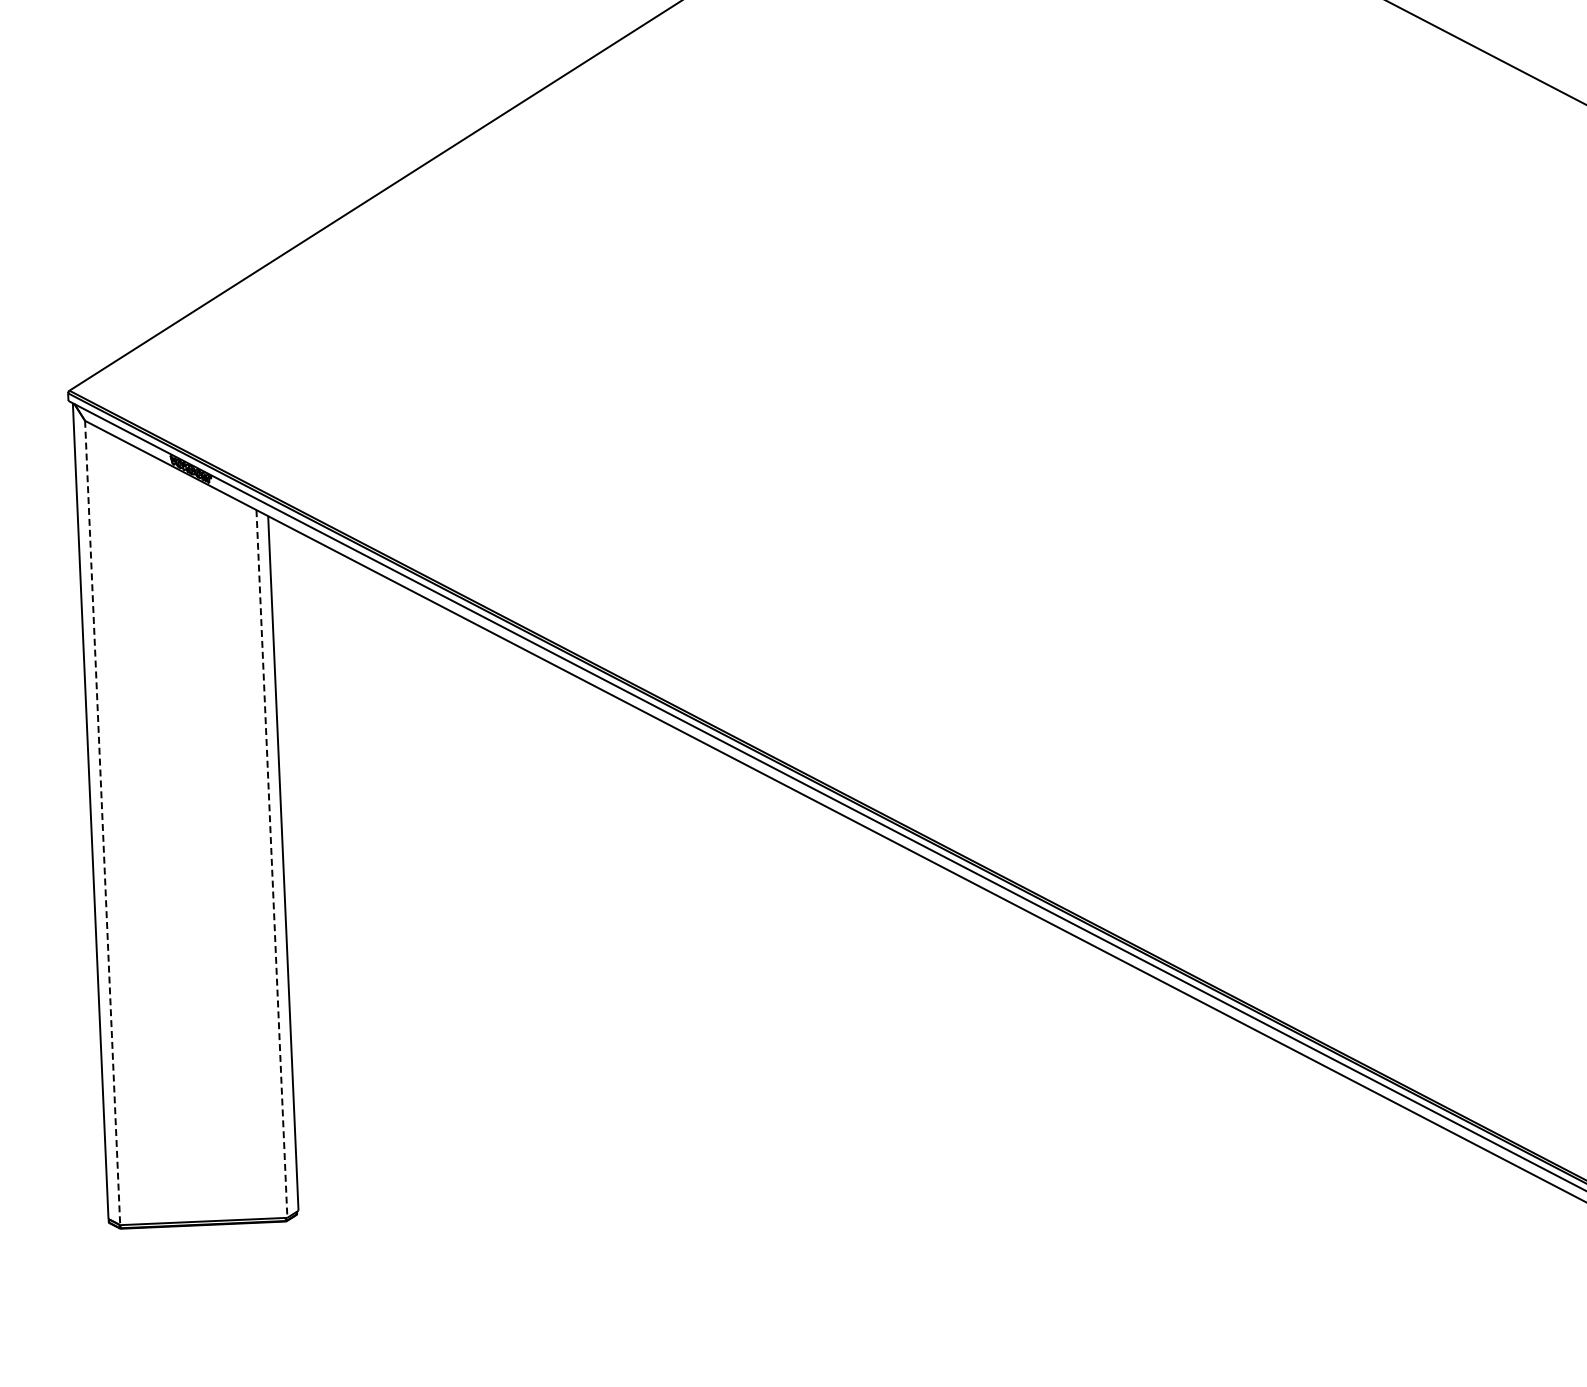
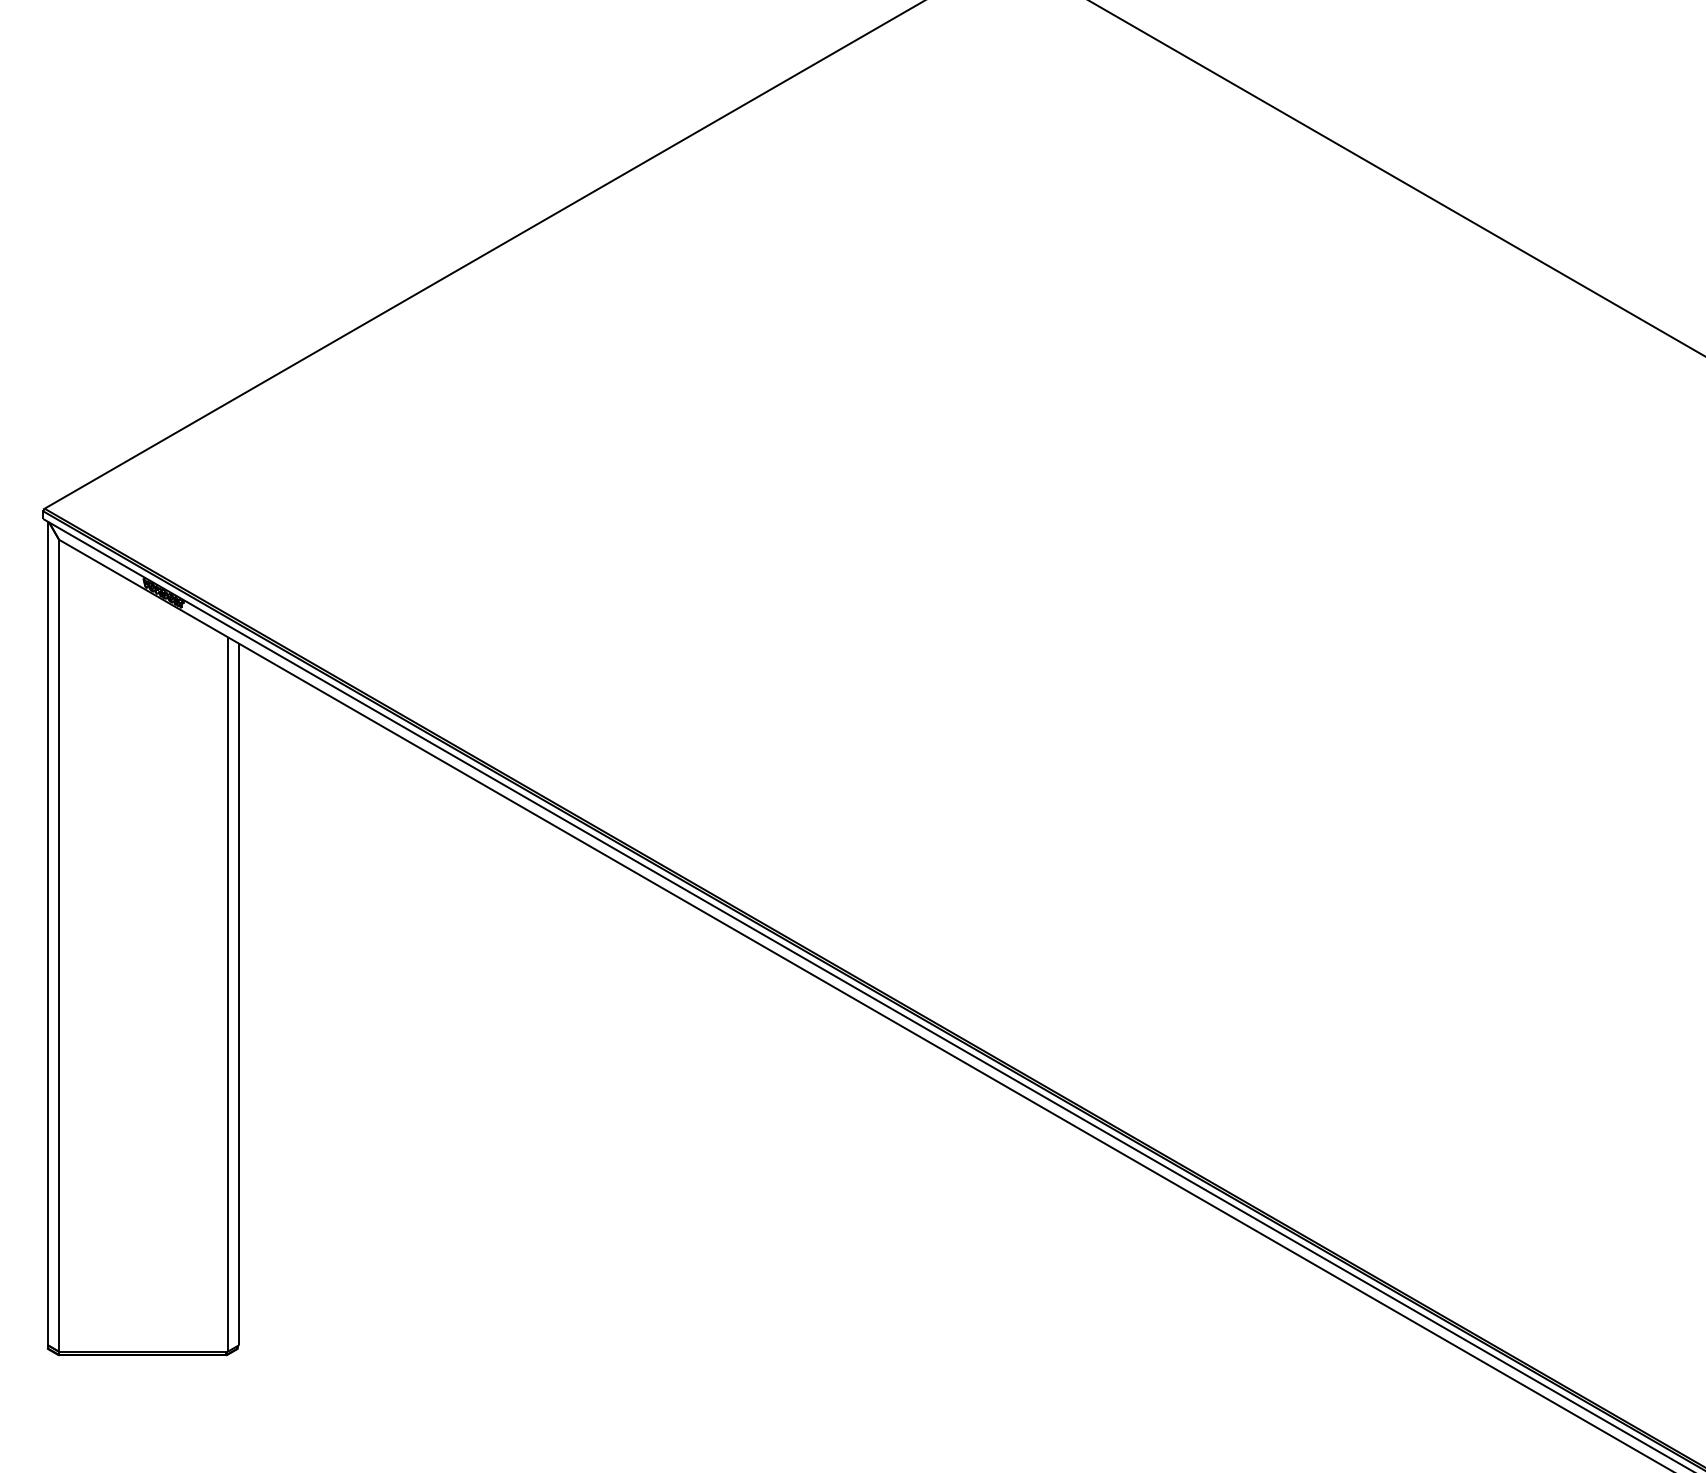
line: (103, 822) -> (59, 945), dashed -> solid
line: (271, 865) -> (227, 995), dashed -> solid

